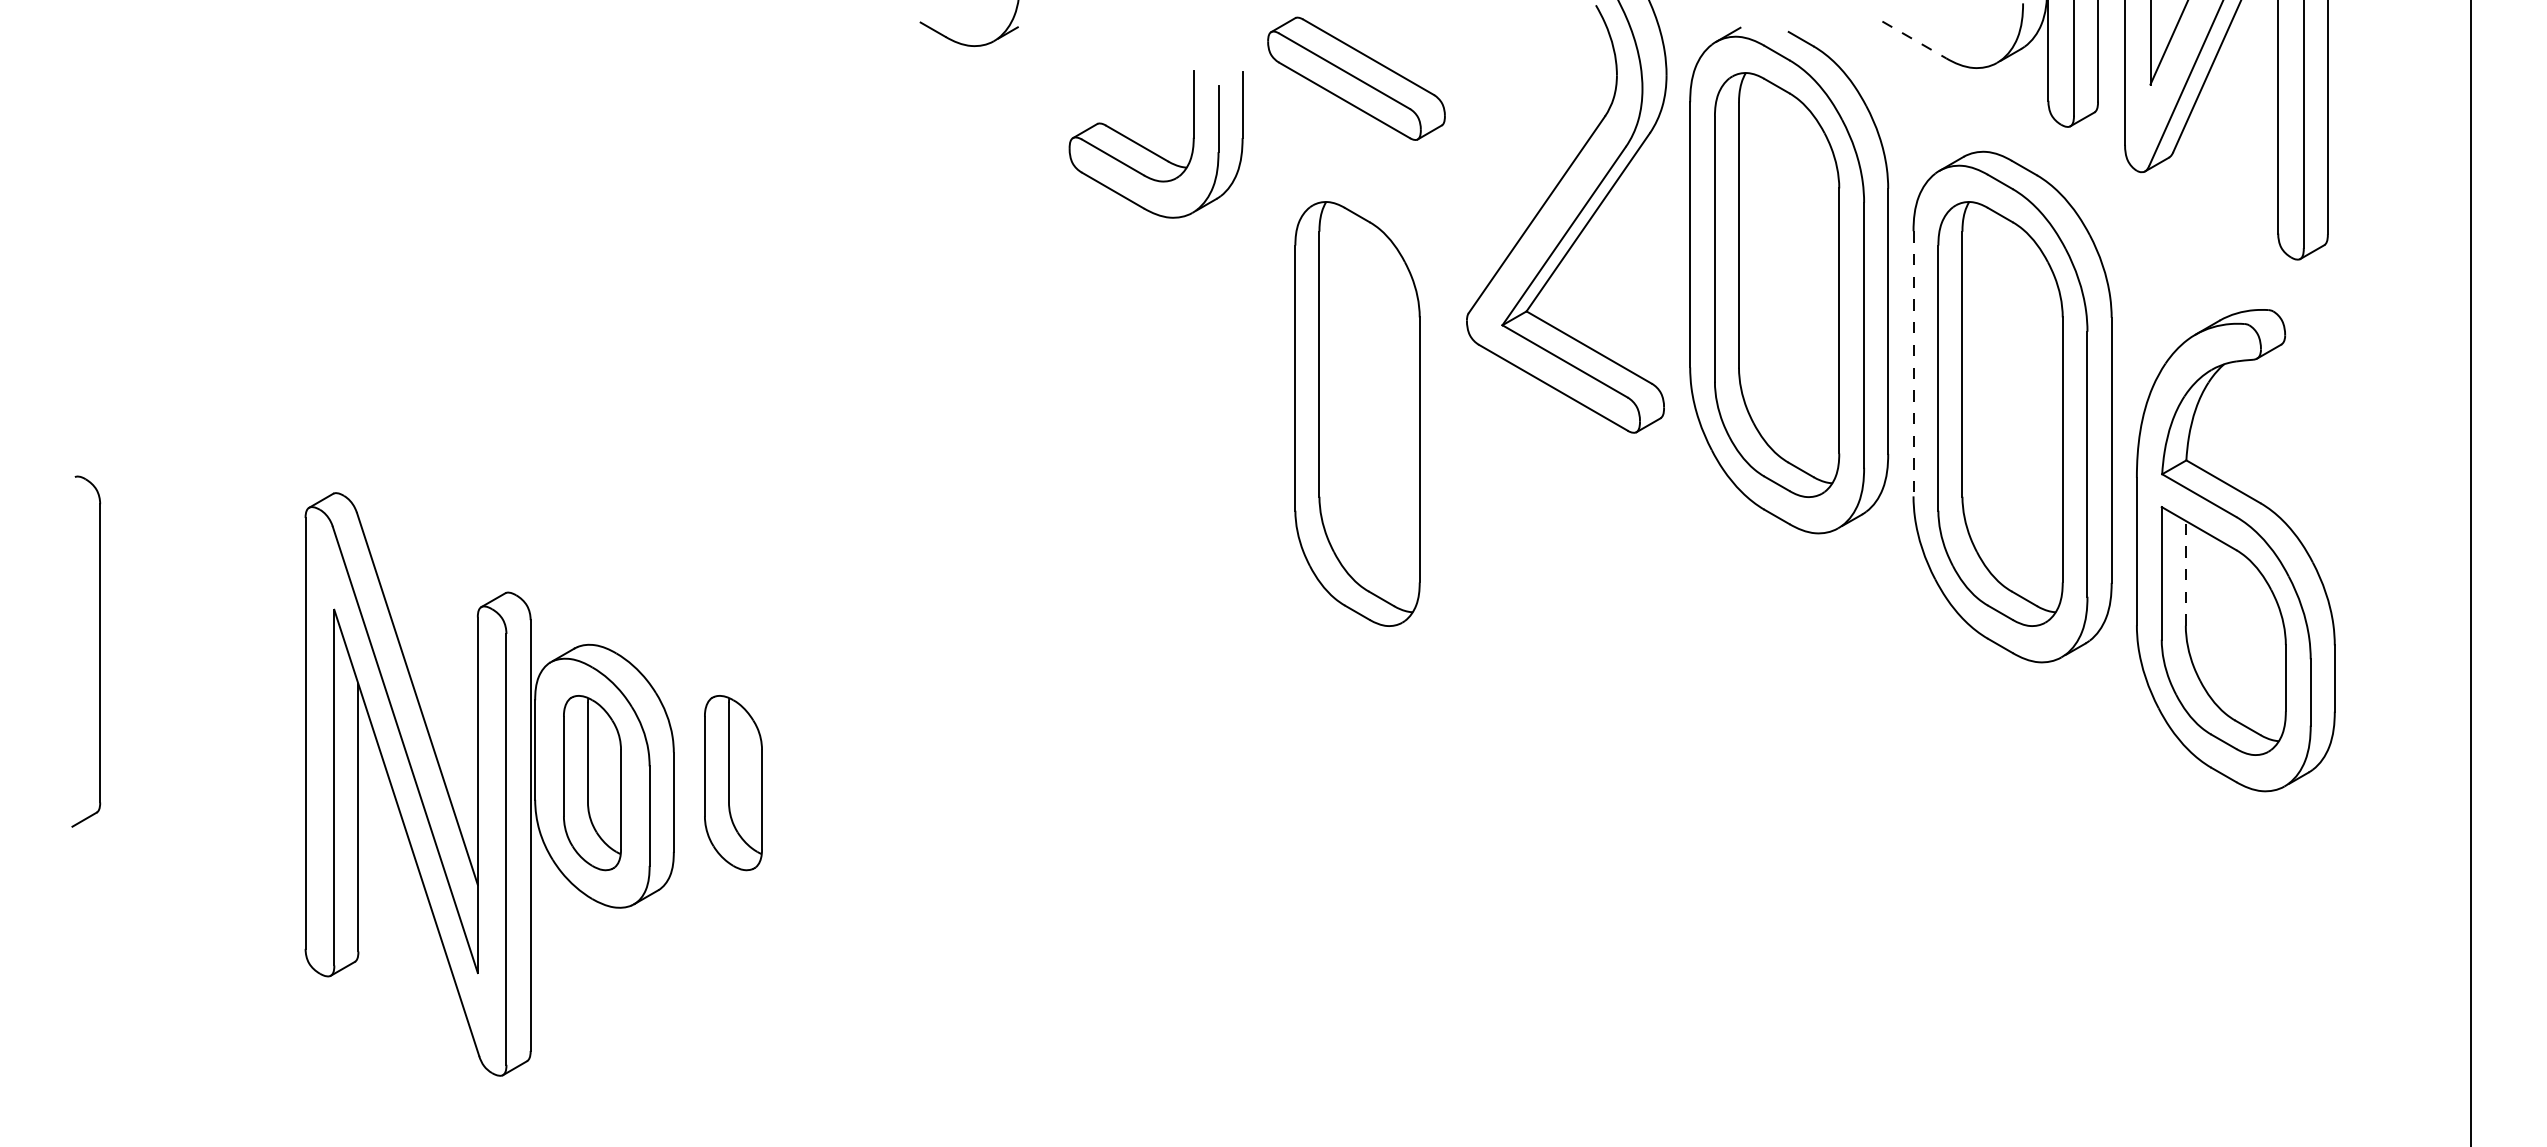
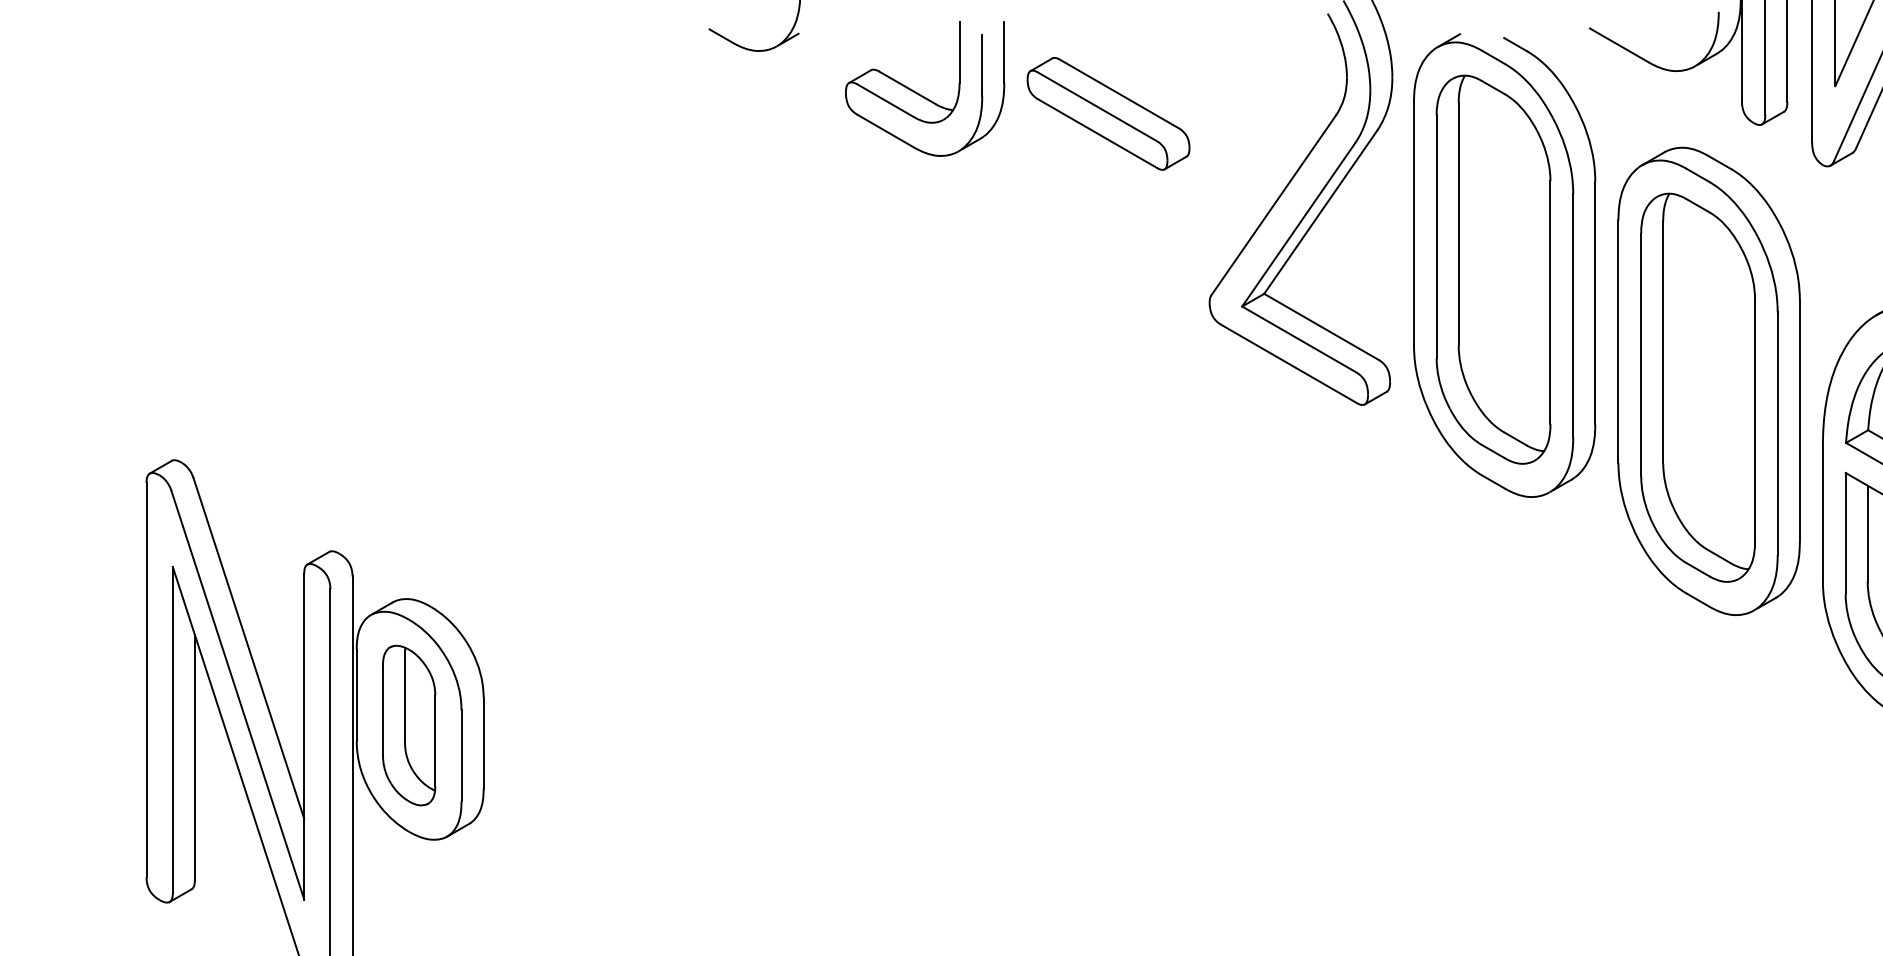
line: (1914, 39) -> (1619, 44), dashed -> solid
part: (1356, 78) -> (1108, 113), moved
part: (1151, 150) -> (920, 94), moved
line: (1913, 363) -> (1618, 341), dashed -> solid
part: (1357, 413) -> (1109, 387), removed
line: (2185, 572) -> (1867, 532), dashed -> solid
part: (733, 783) -> (538, 726), removed

